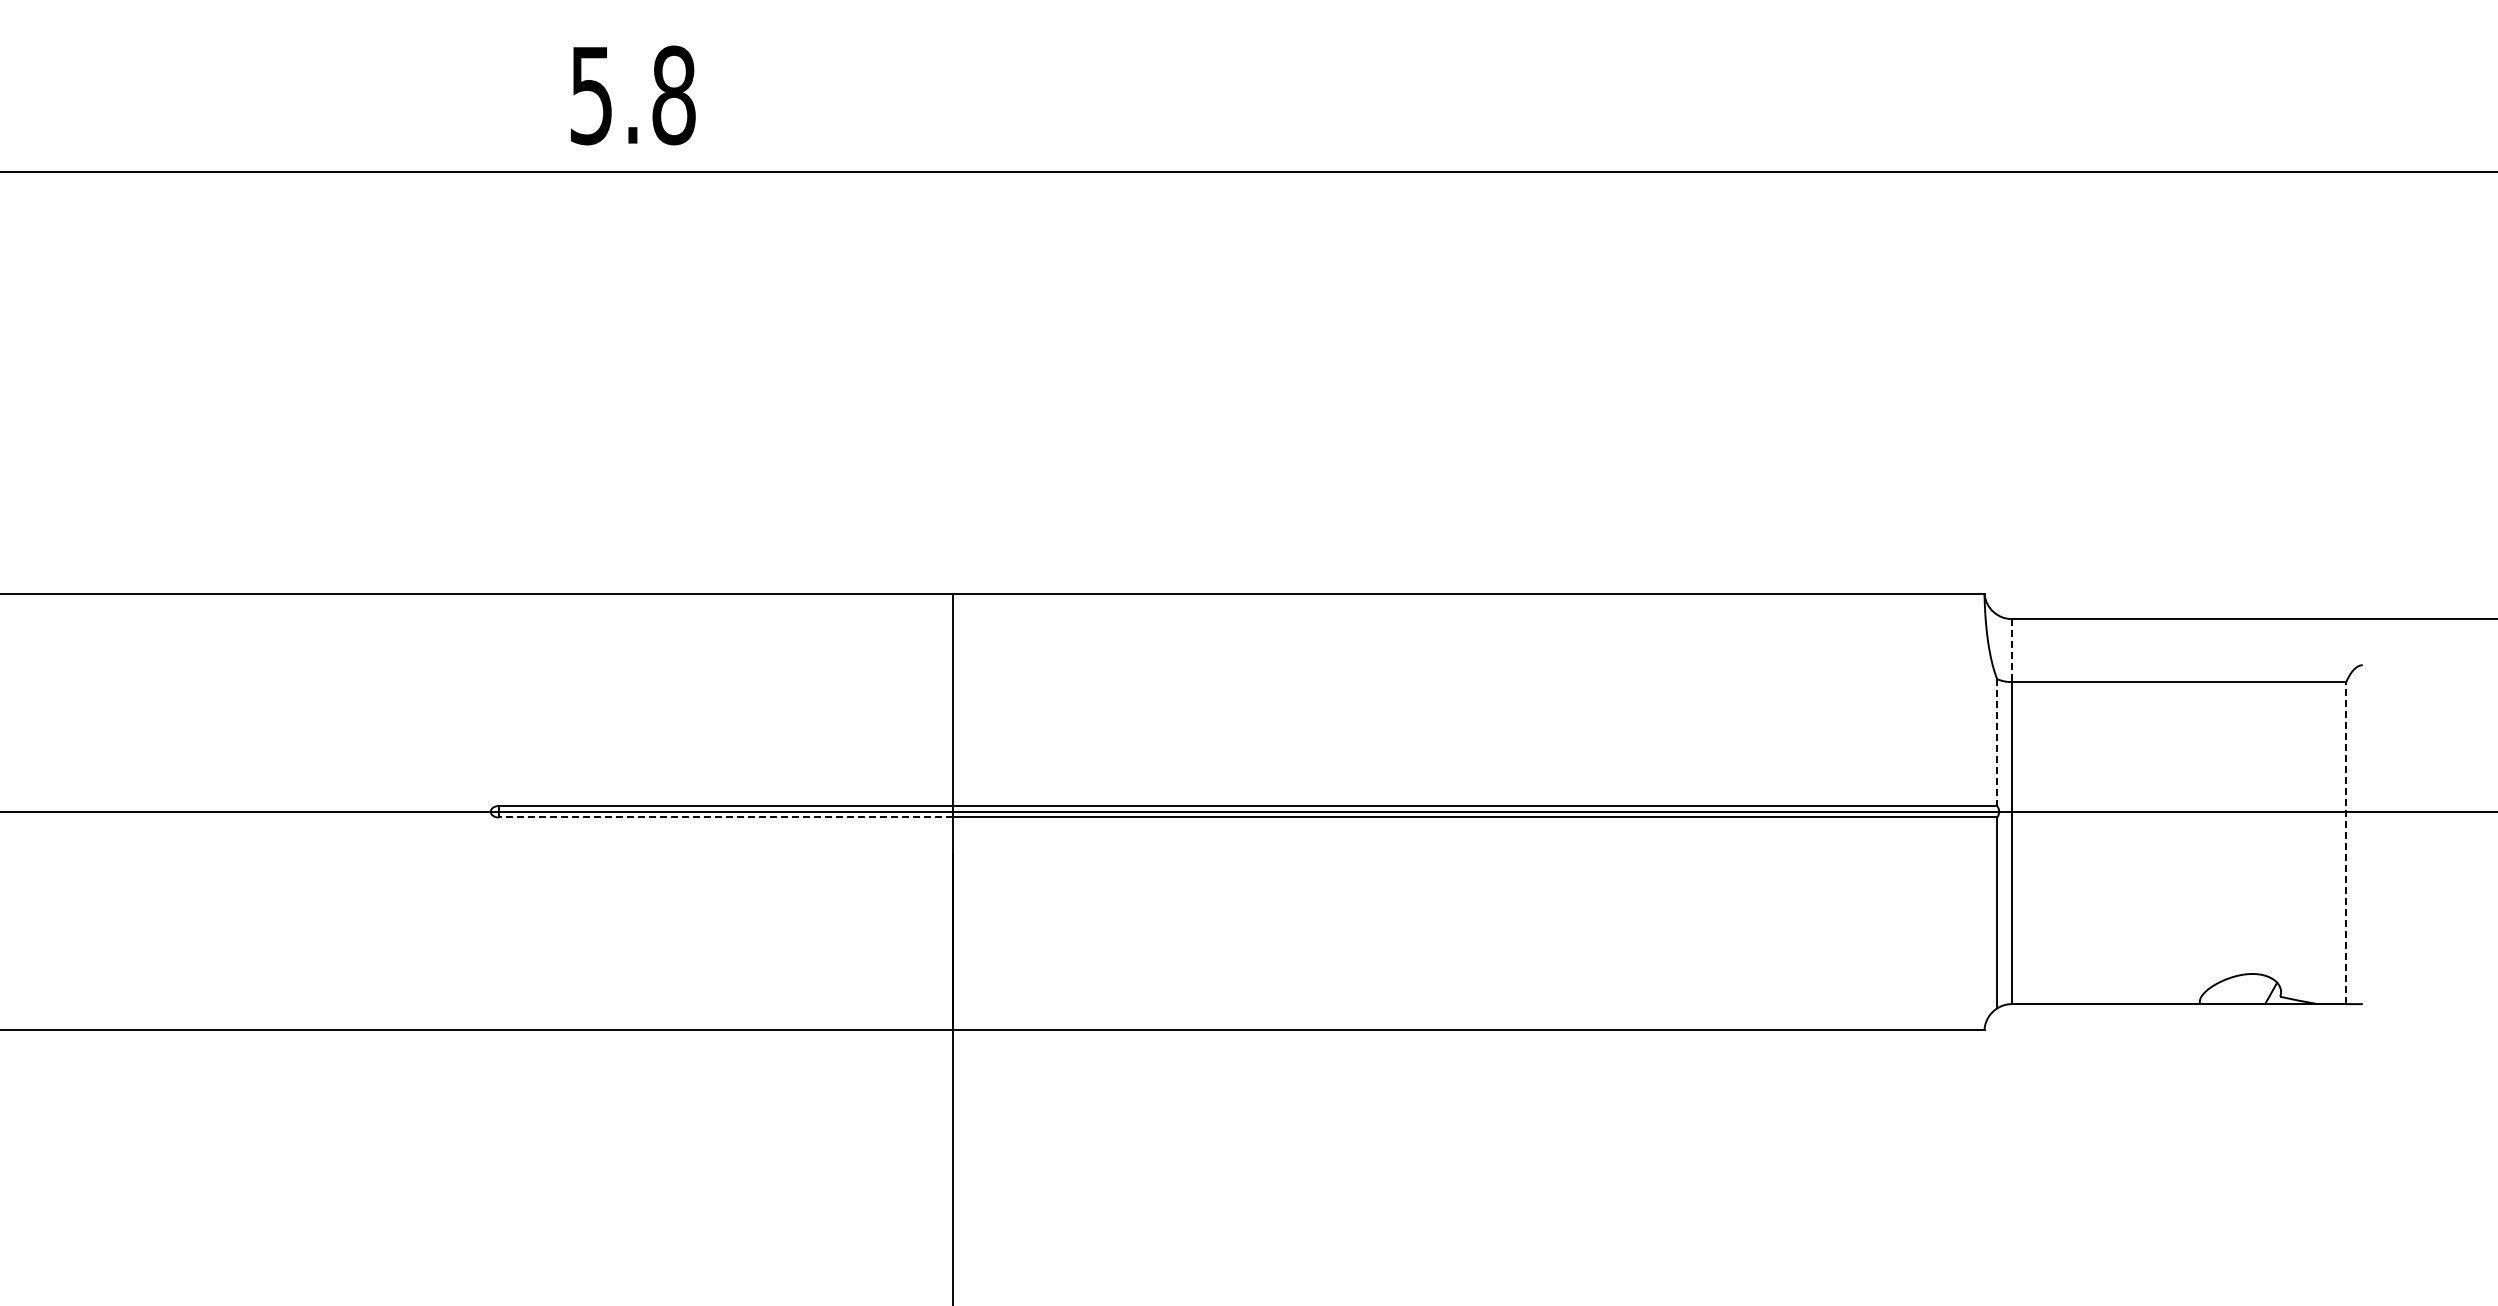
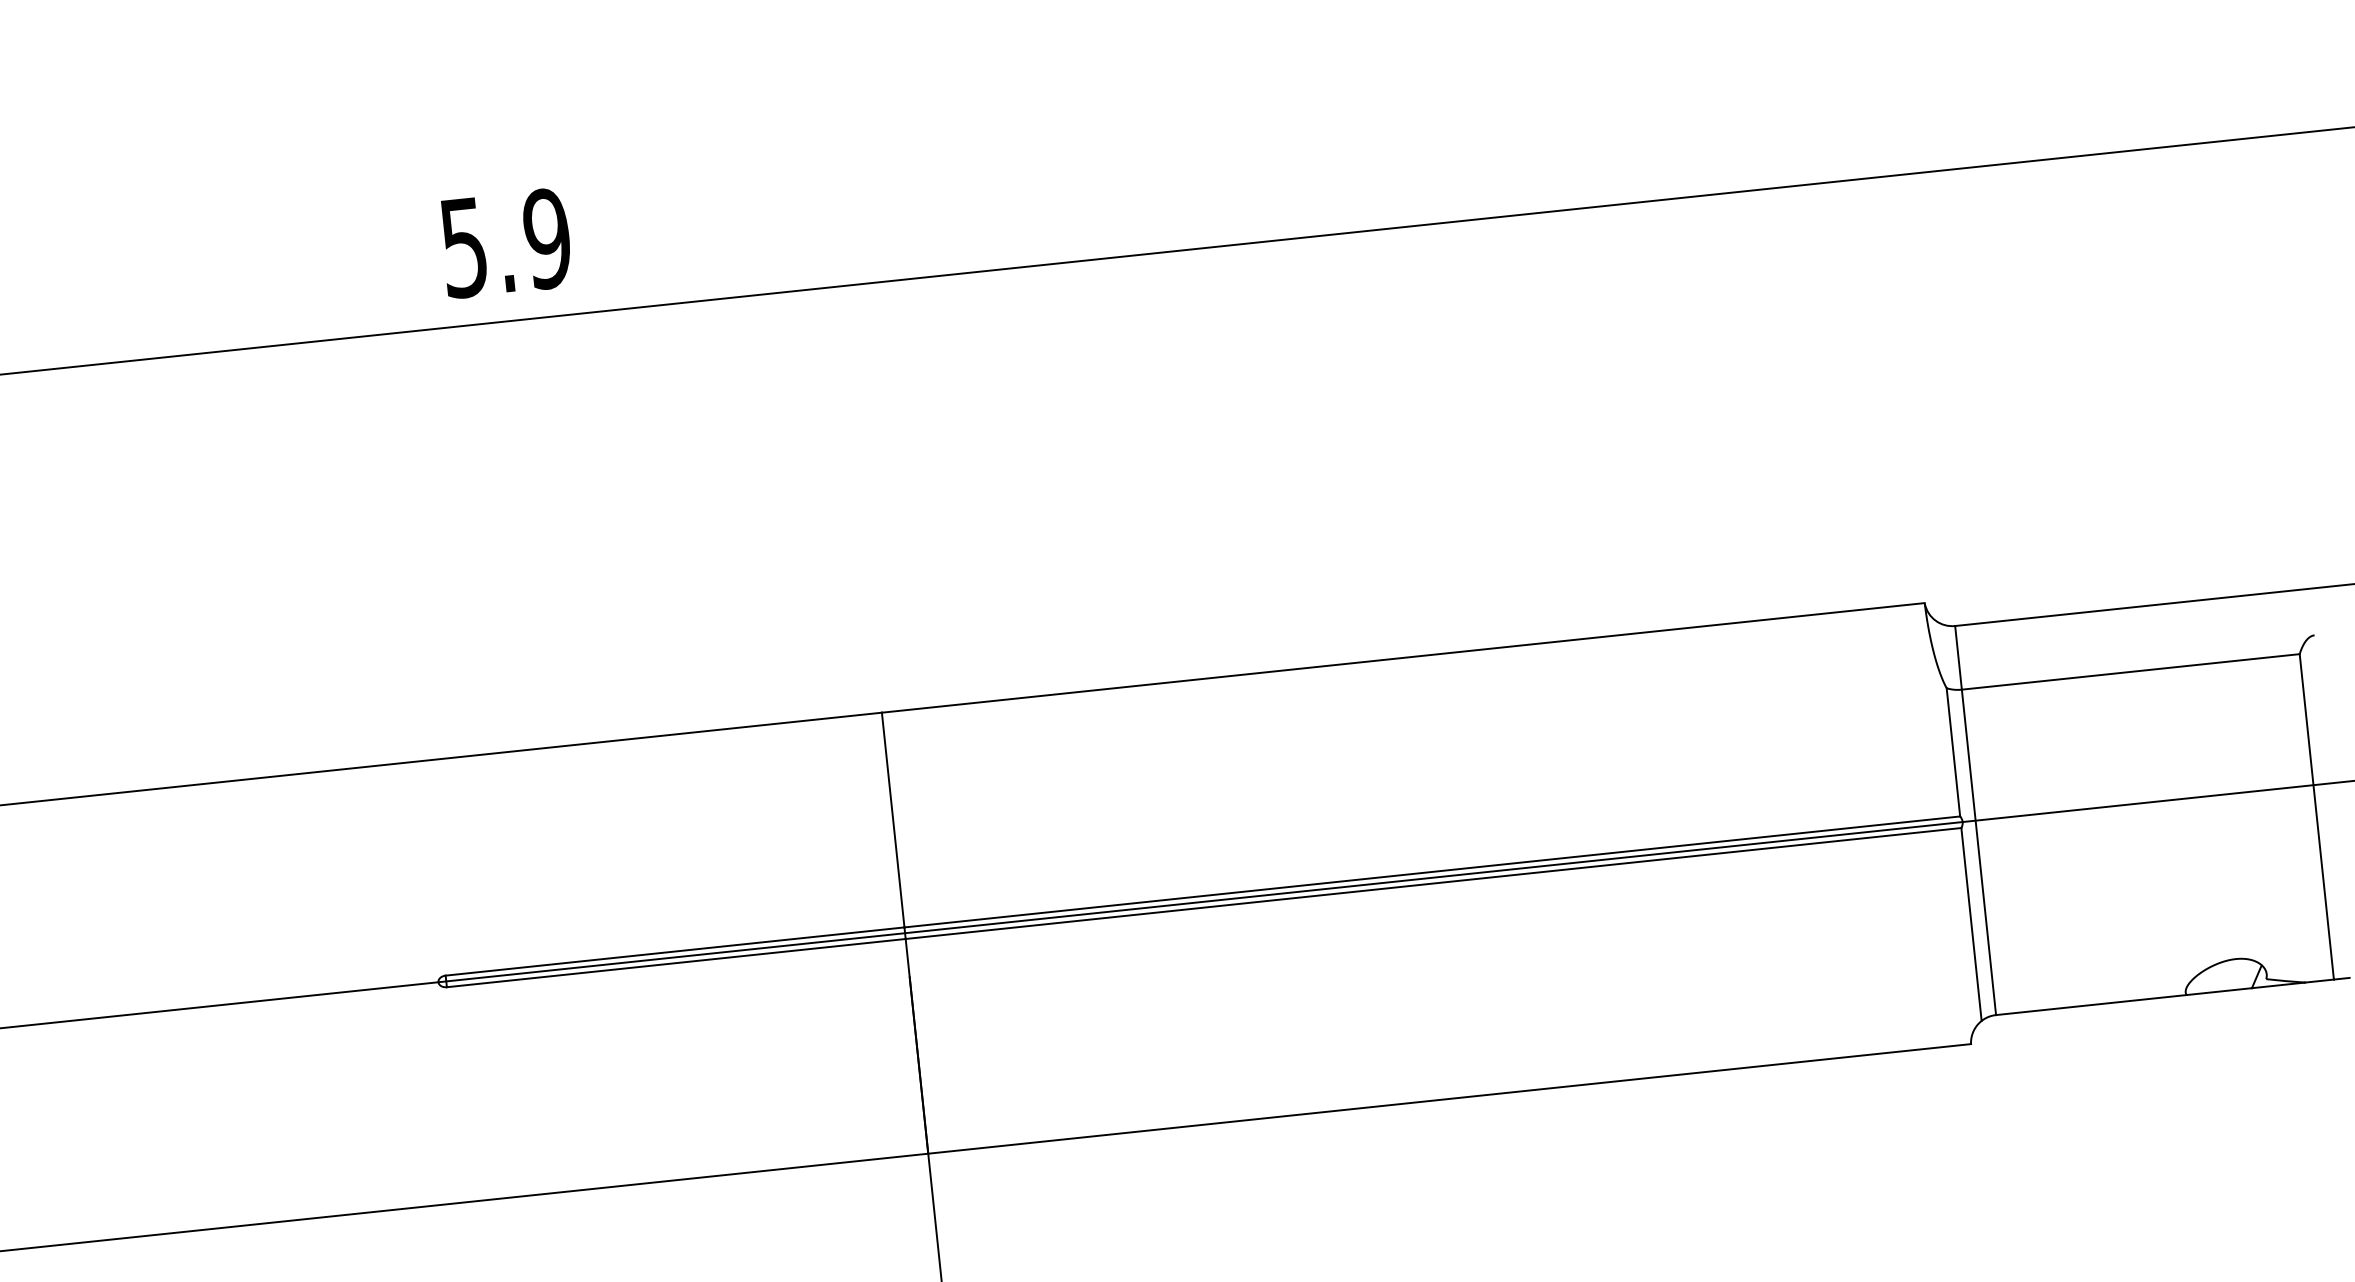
text: (673, 95) -> (546, 239), 5.8 -> 5.9
line: (2011, 651) -> (1958, 658), dashed -> solid
line: (1997, 743) -> (1953, 753), dashed -> solid
line: (725, 817) -> (676, 963), dashed -> solid
line: (2346, 842) -> (2316, 816), dashed -> solid

